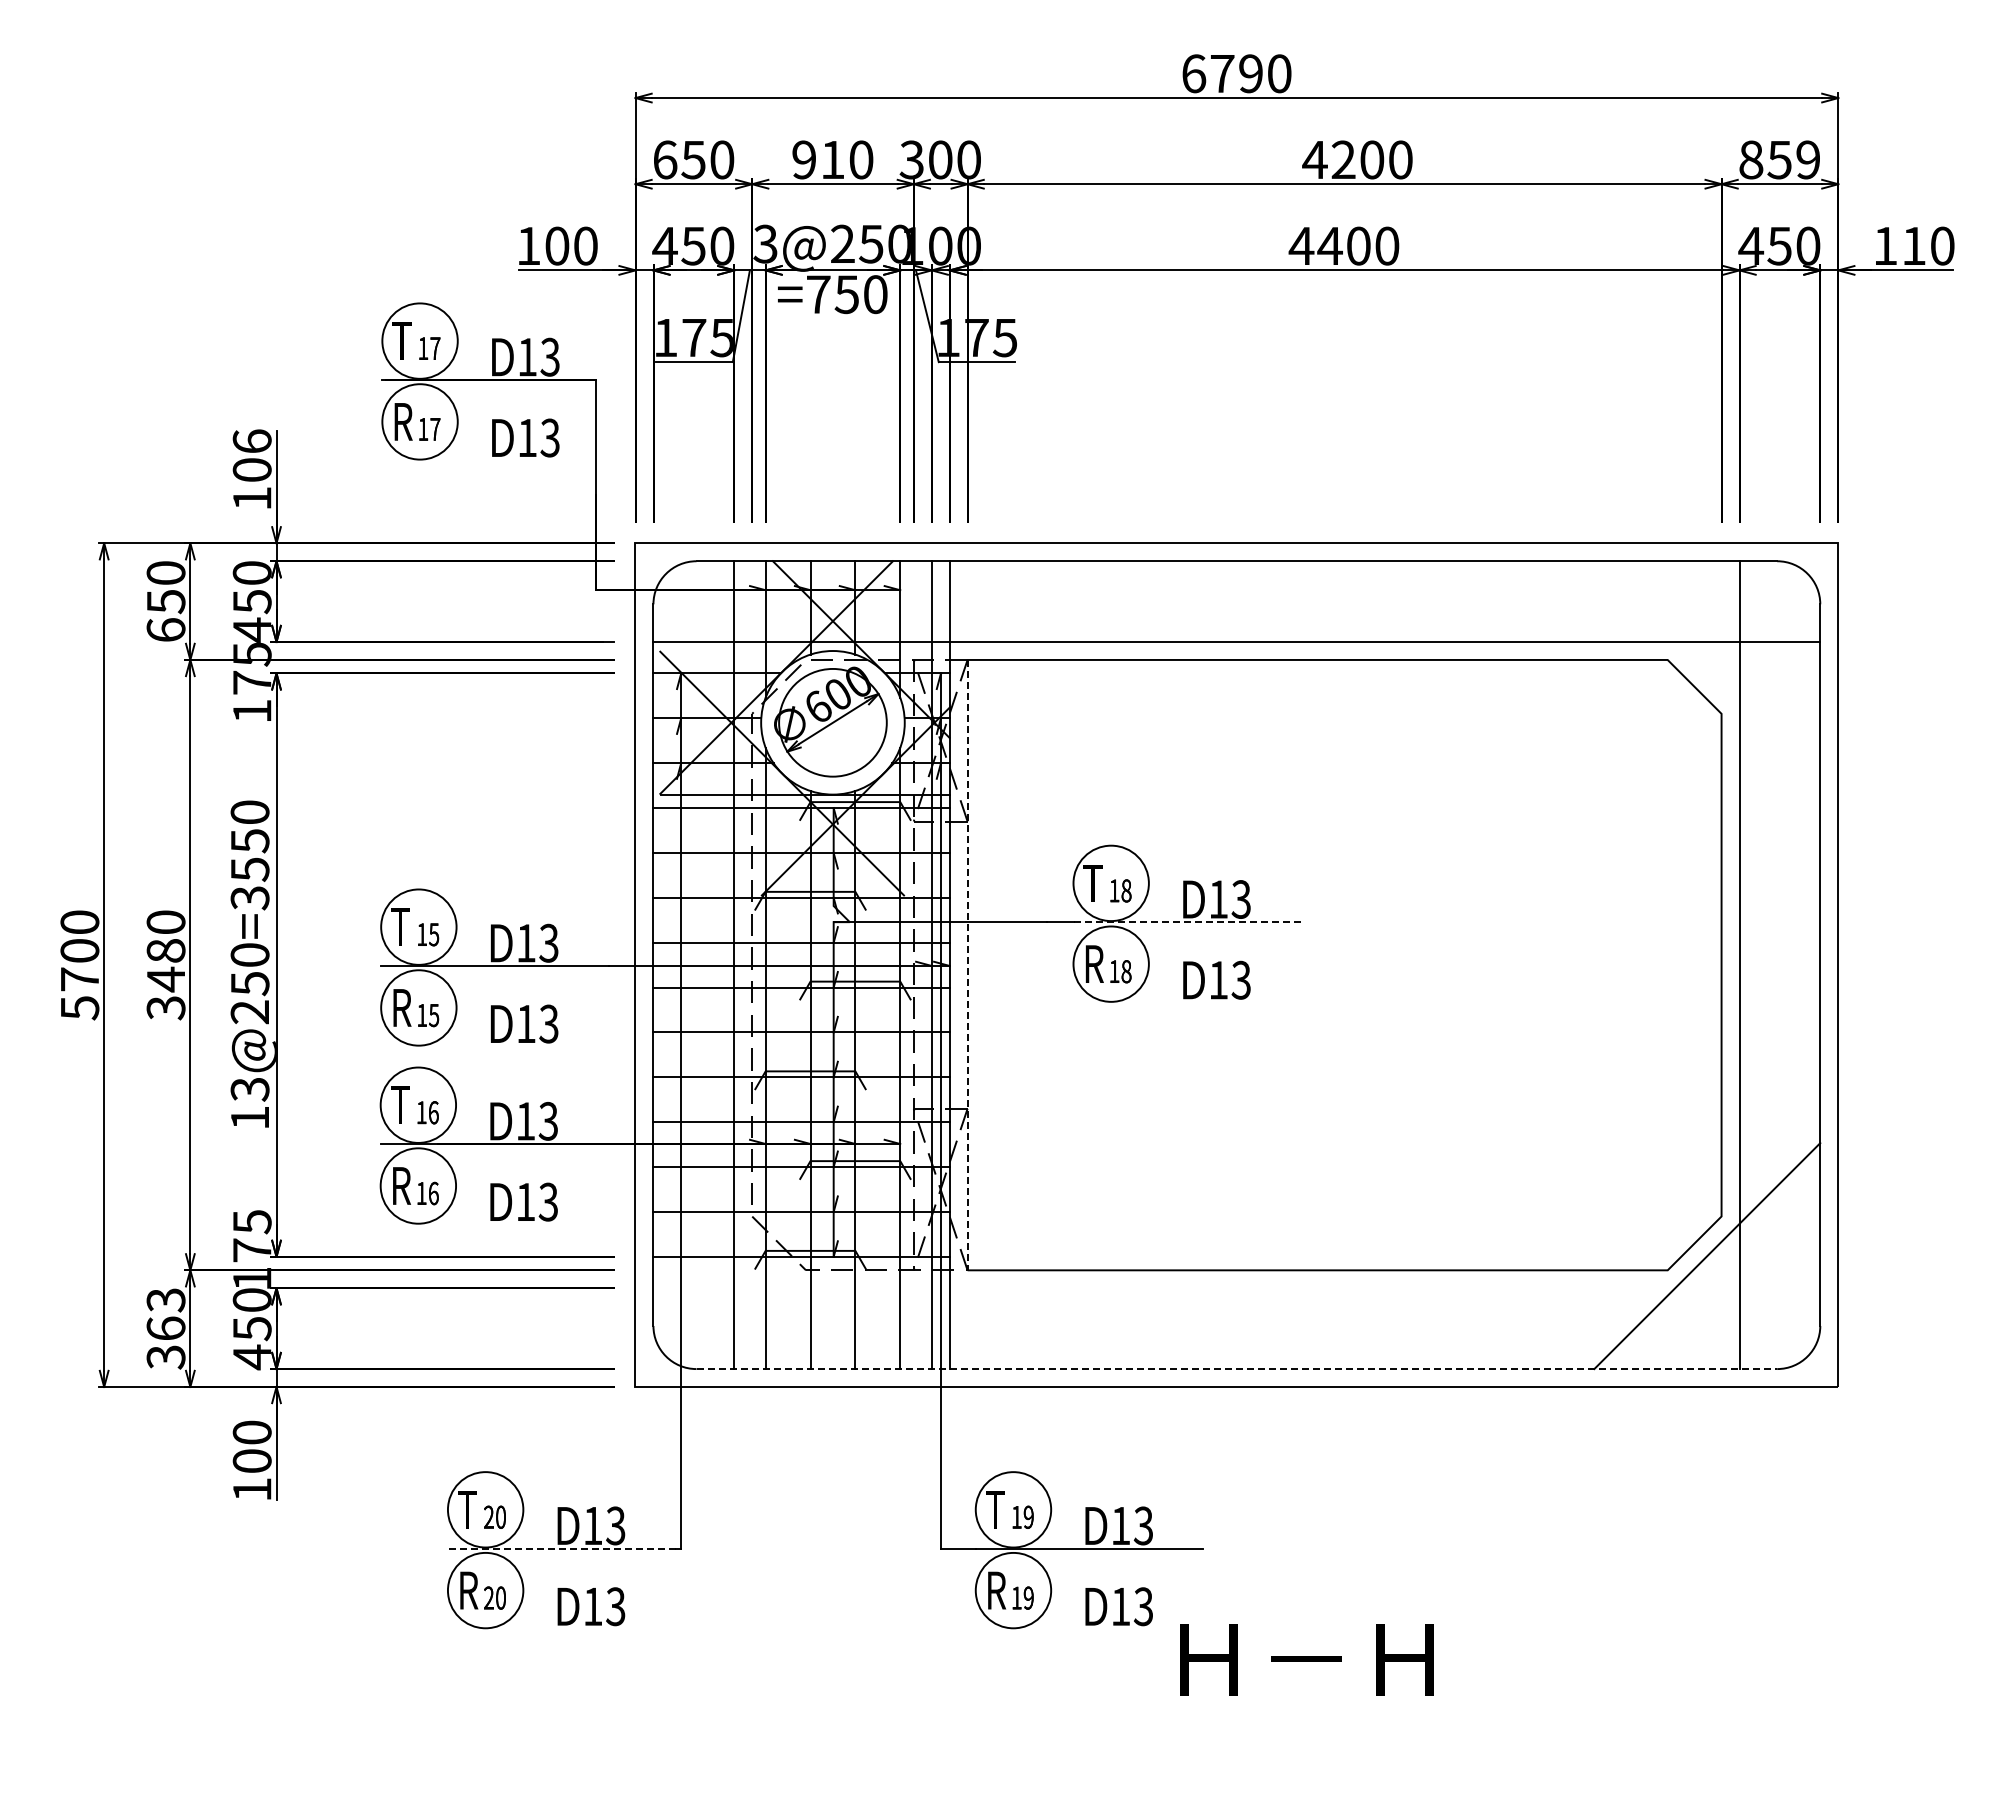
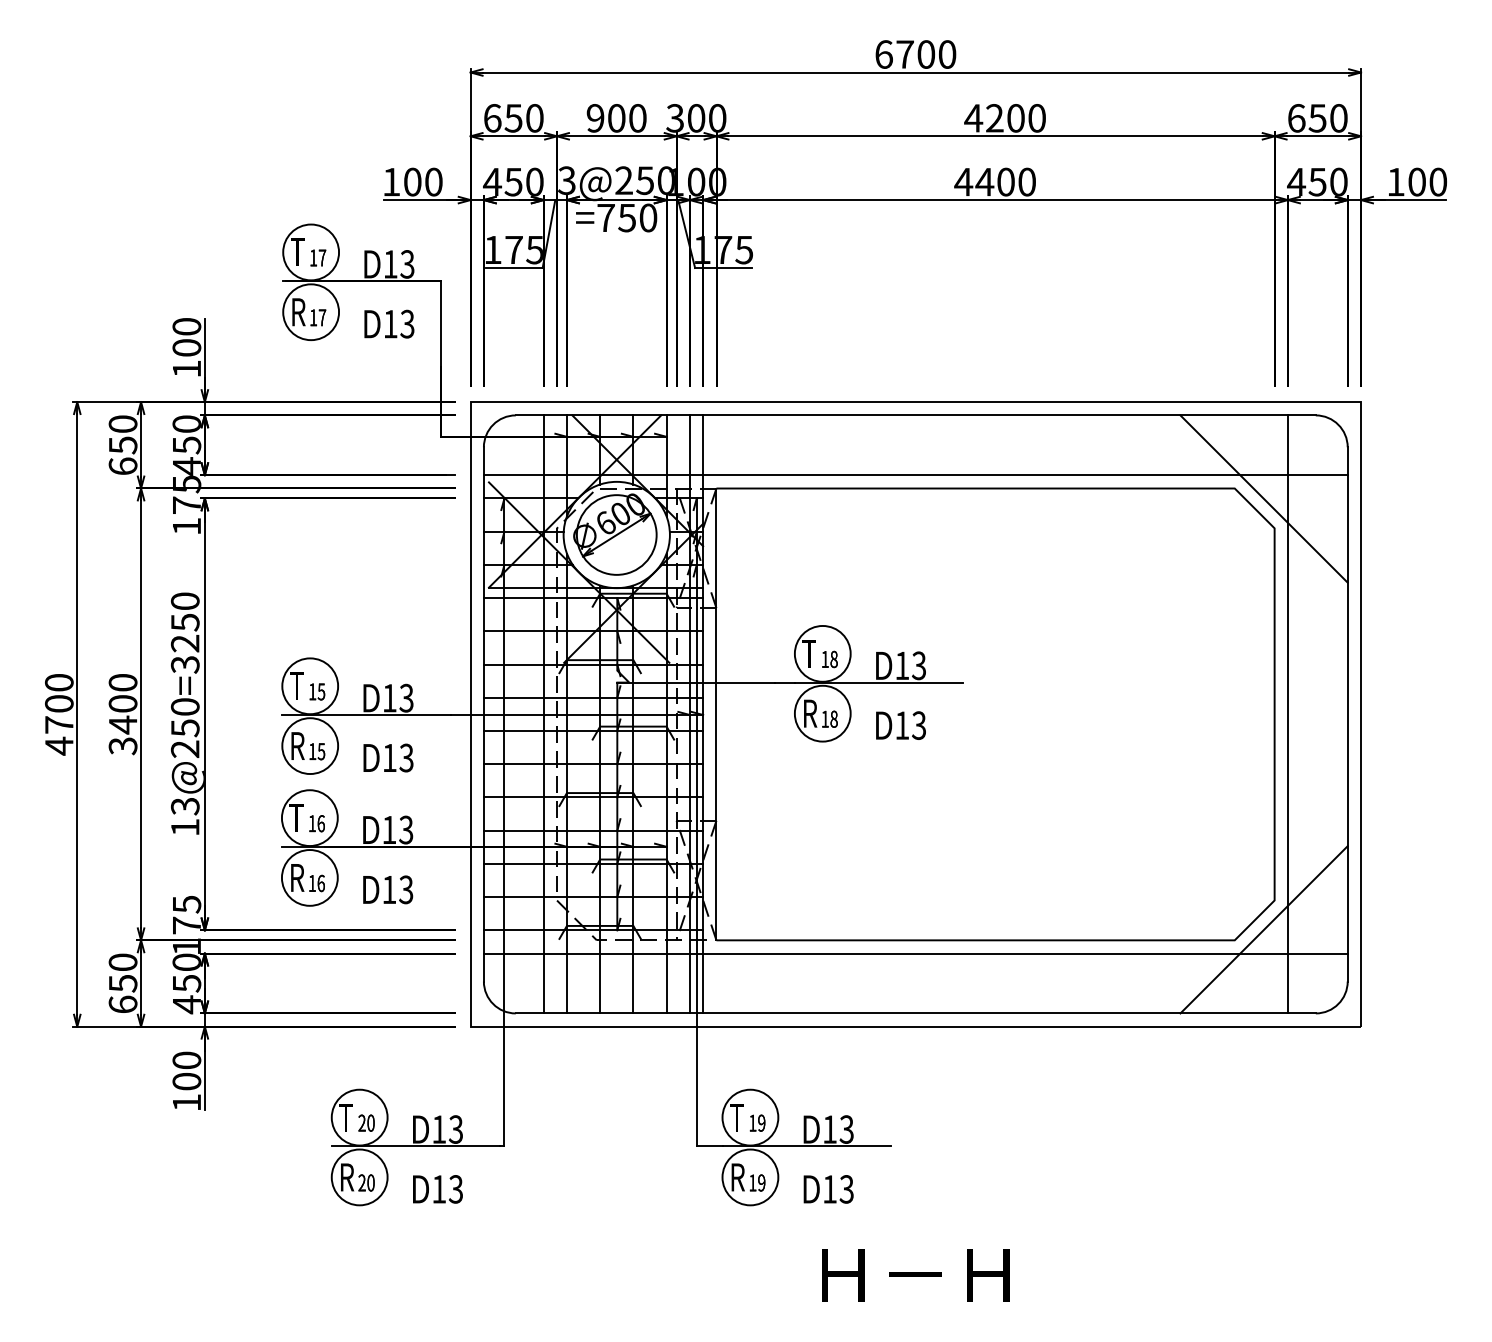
text: (1250, 73) -> (925, 54), 6790 -> 6700
text: (832, 159) -> (616, 117), 910 -> 900
text: (1779, 159) -> (1317, 117), 859 -> 650
text: (1913, 245) -> (1416, 181), 110 -> 100
text: (251, 441) -> (186, 326), 106 -> 100
line: (1707, 674) -> (1264, 499), added
text: (249, 869) -> (184, 643), 13@250=3550 -> 13@250=3250
line: (1187, 922) -> (879, 682), dashed -> solid
text: (165, 950) -> (122, 703), 3480 -> 3400
line: (967, 965) -> (716, 714), dashed -> solid
text: (80, 1008) -> (59, 746), 5700 -> 4700
line: (1236, 1288) -> (915, 953), added
text: (165, 1328) -> (122, 983), 363 -> 650
line: (1237, 1369) -> (916, 1013), dashed -> solid
line: (561, 1548) -> (415, 1146), dashed -> solid
text: (1306, 1659) -> (915, 1275), moved

